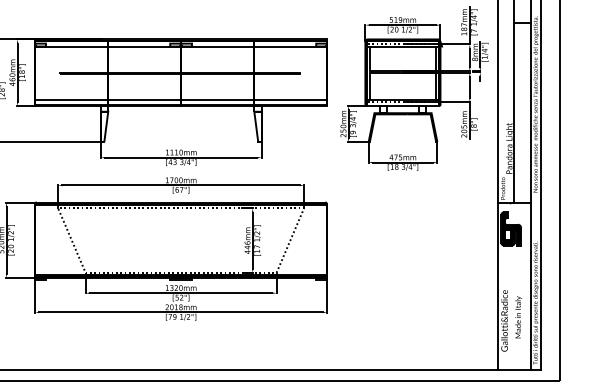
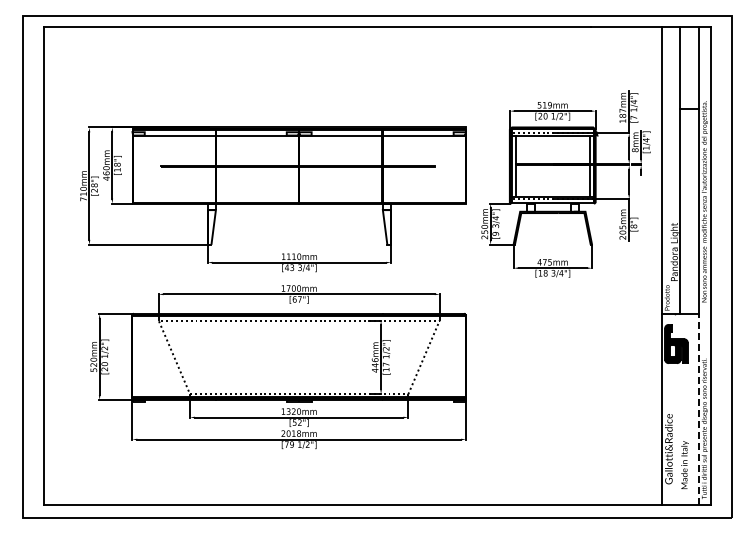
line: (181, 99) -> (299, 196), removed
line: (530, 286) -> (698, 409), solid -> dashed
text: (518, 316) -> (684, 464), moved

